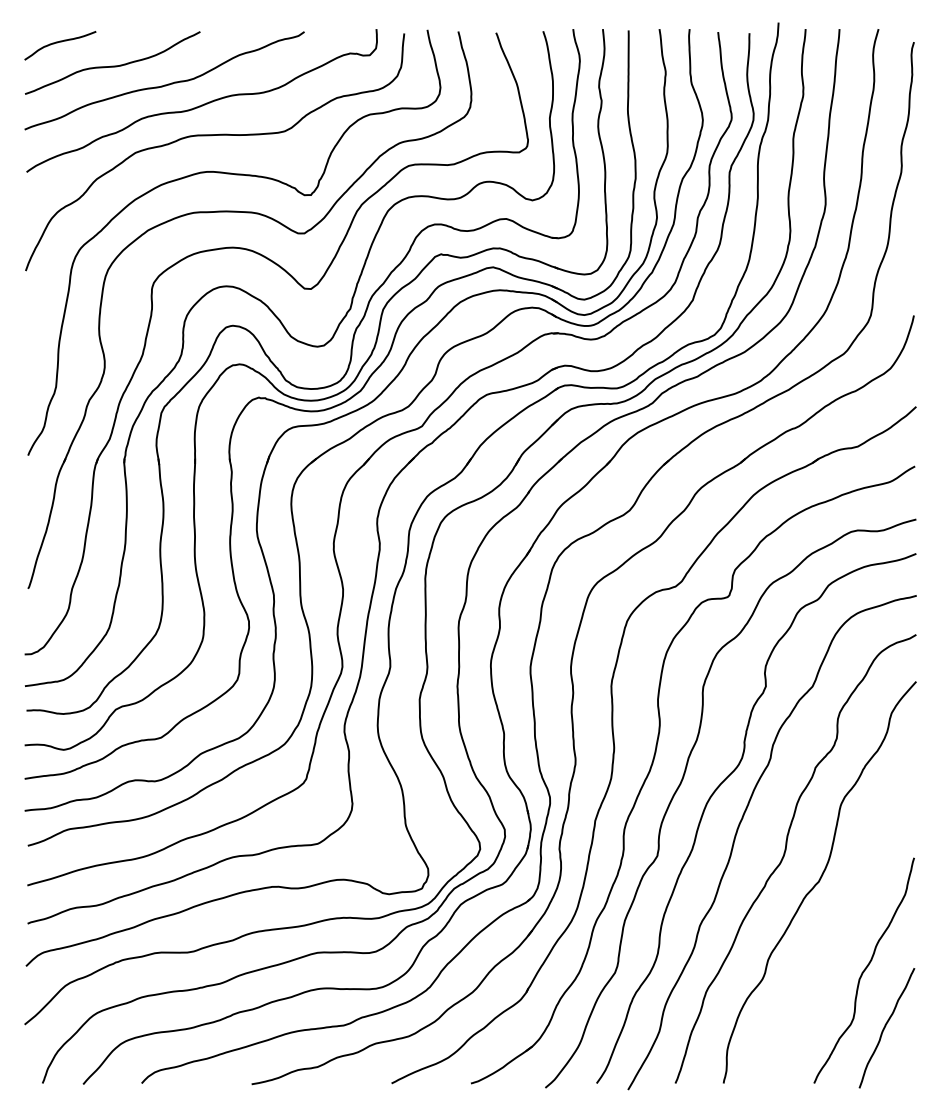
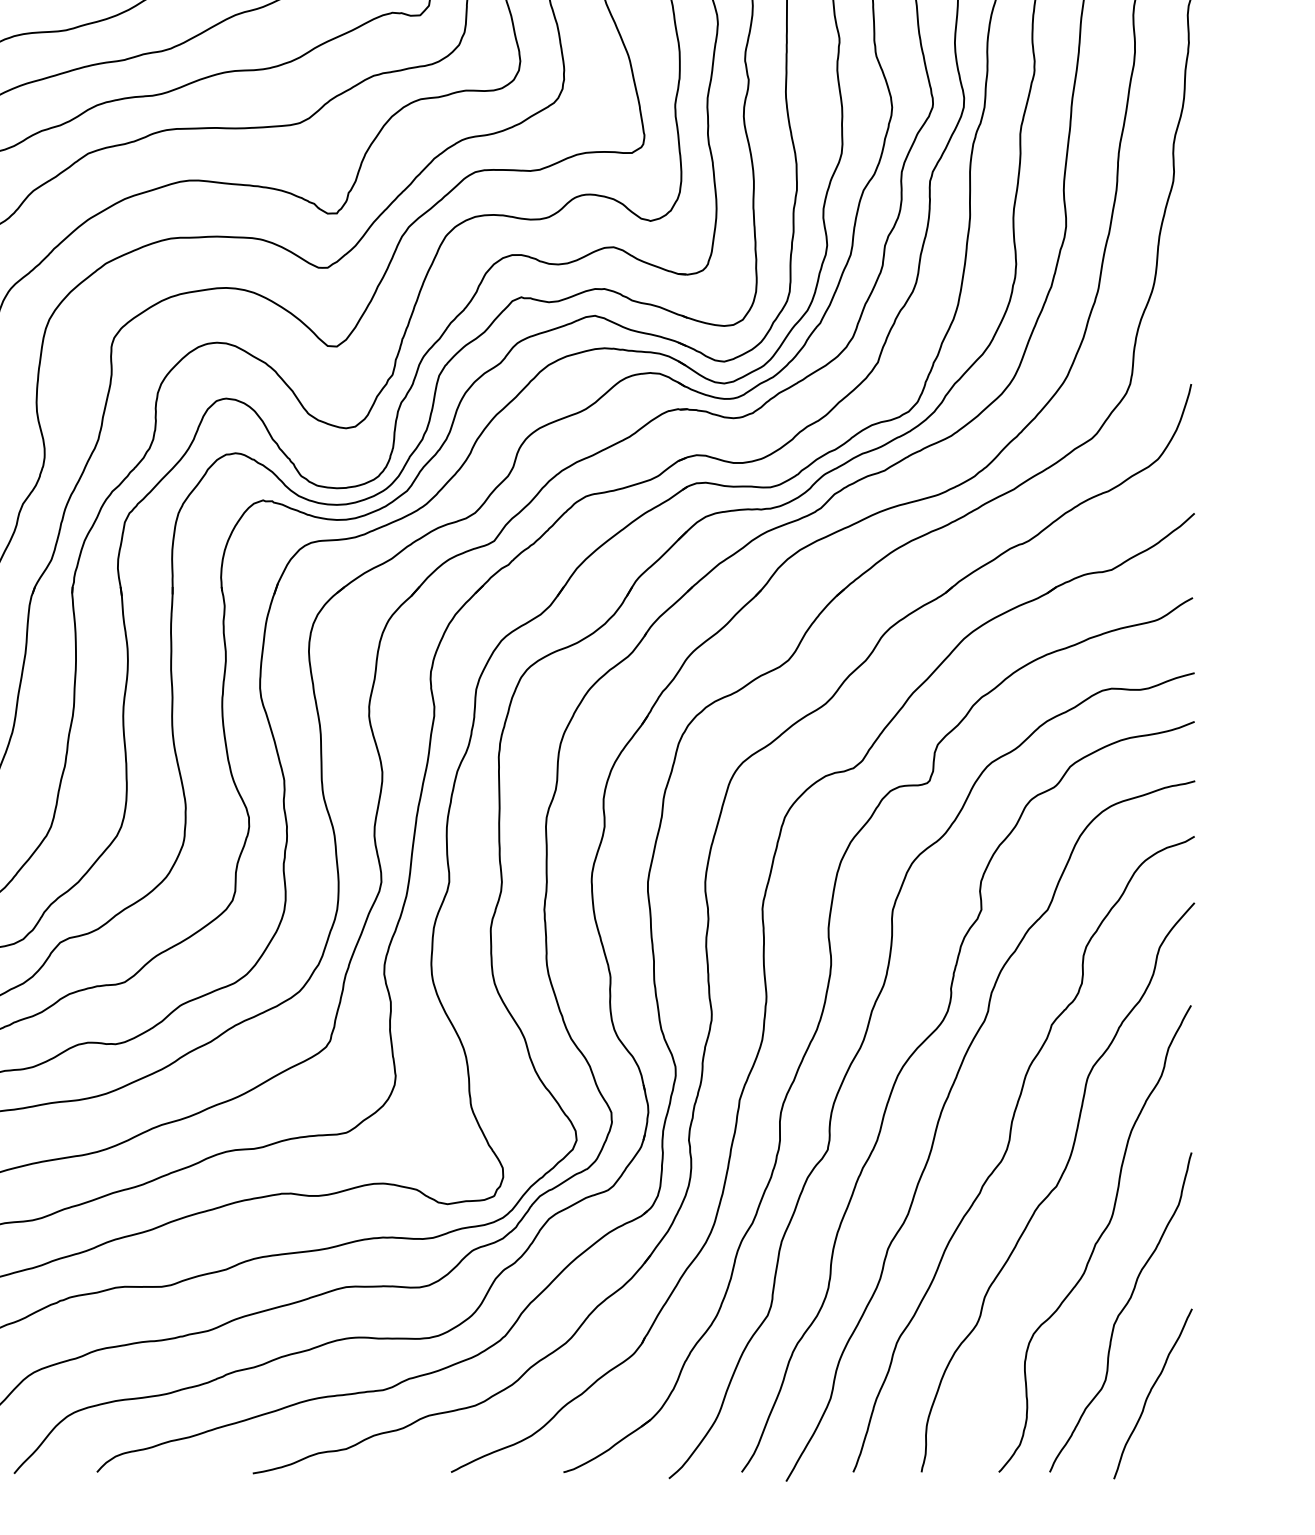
curve: (847, 919) -> (1097, 1239), added

